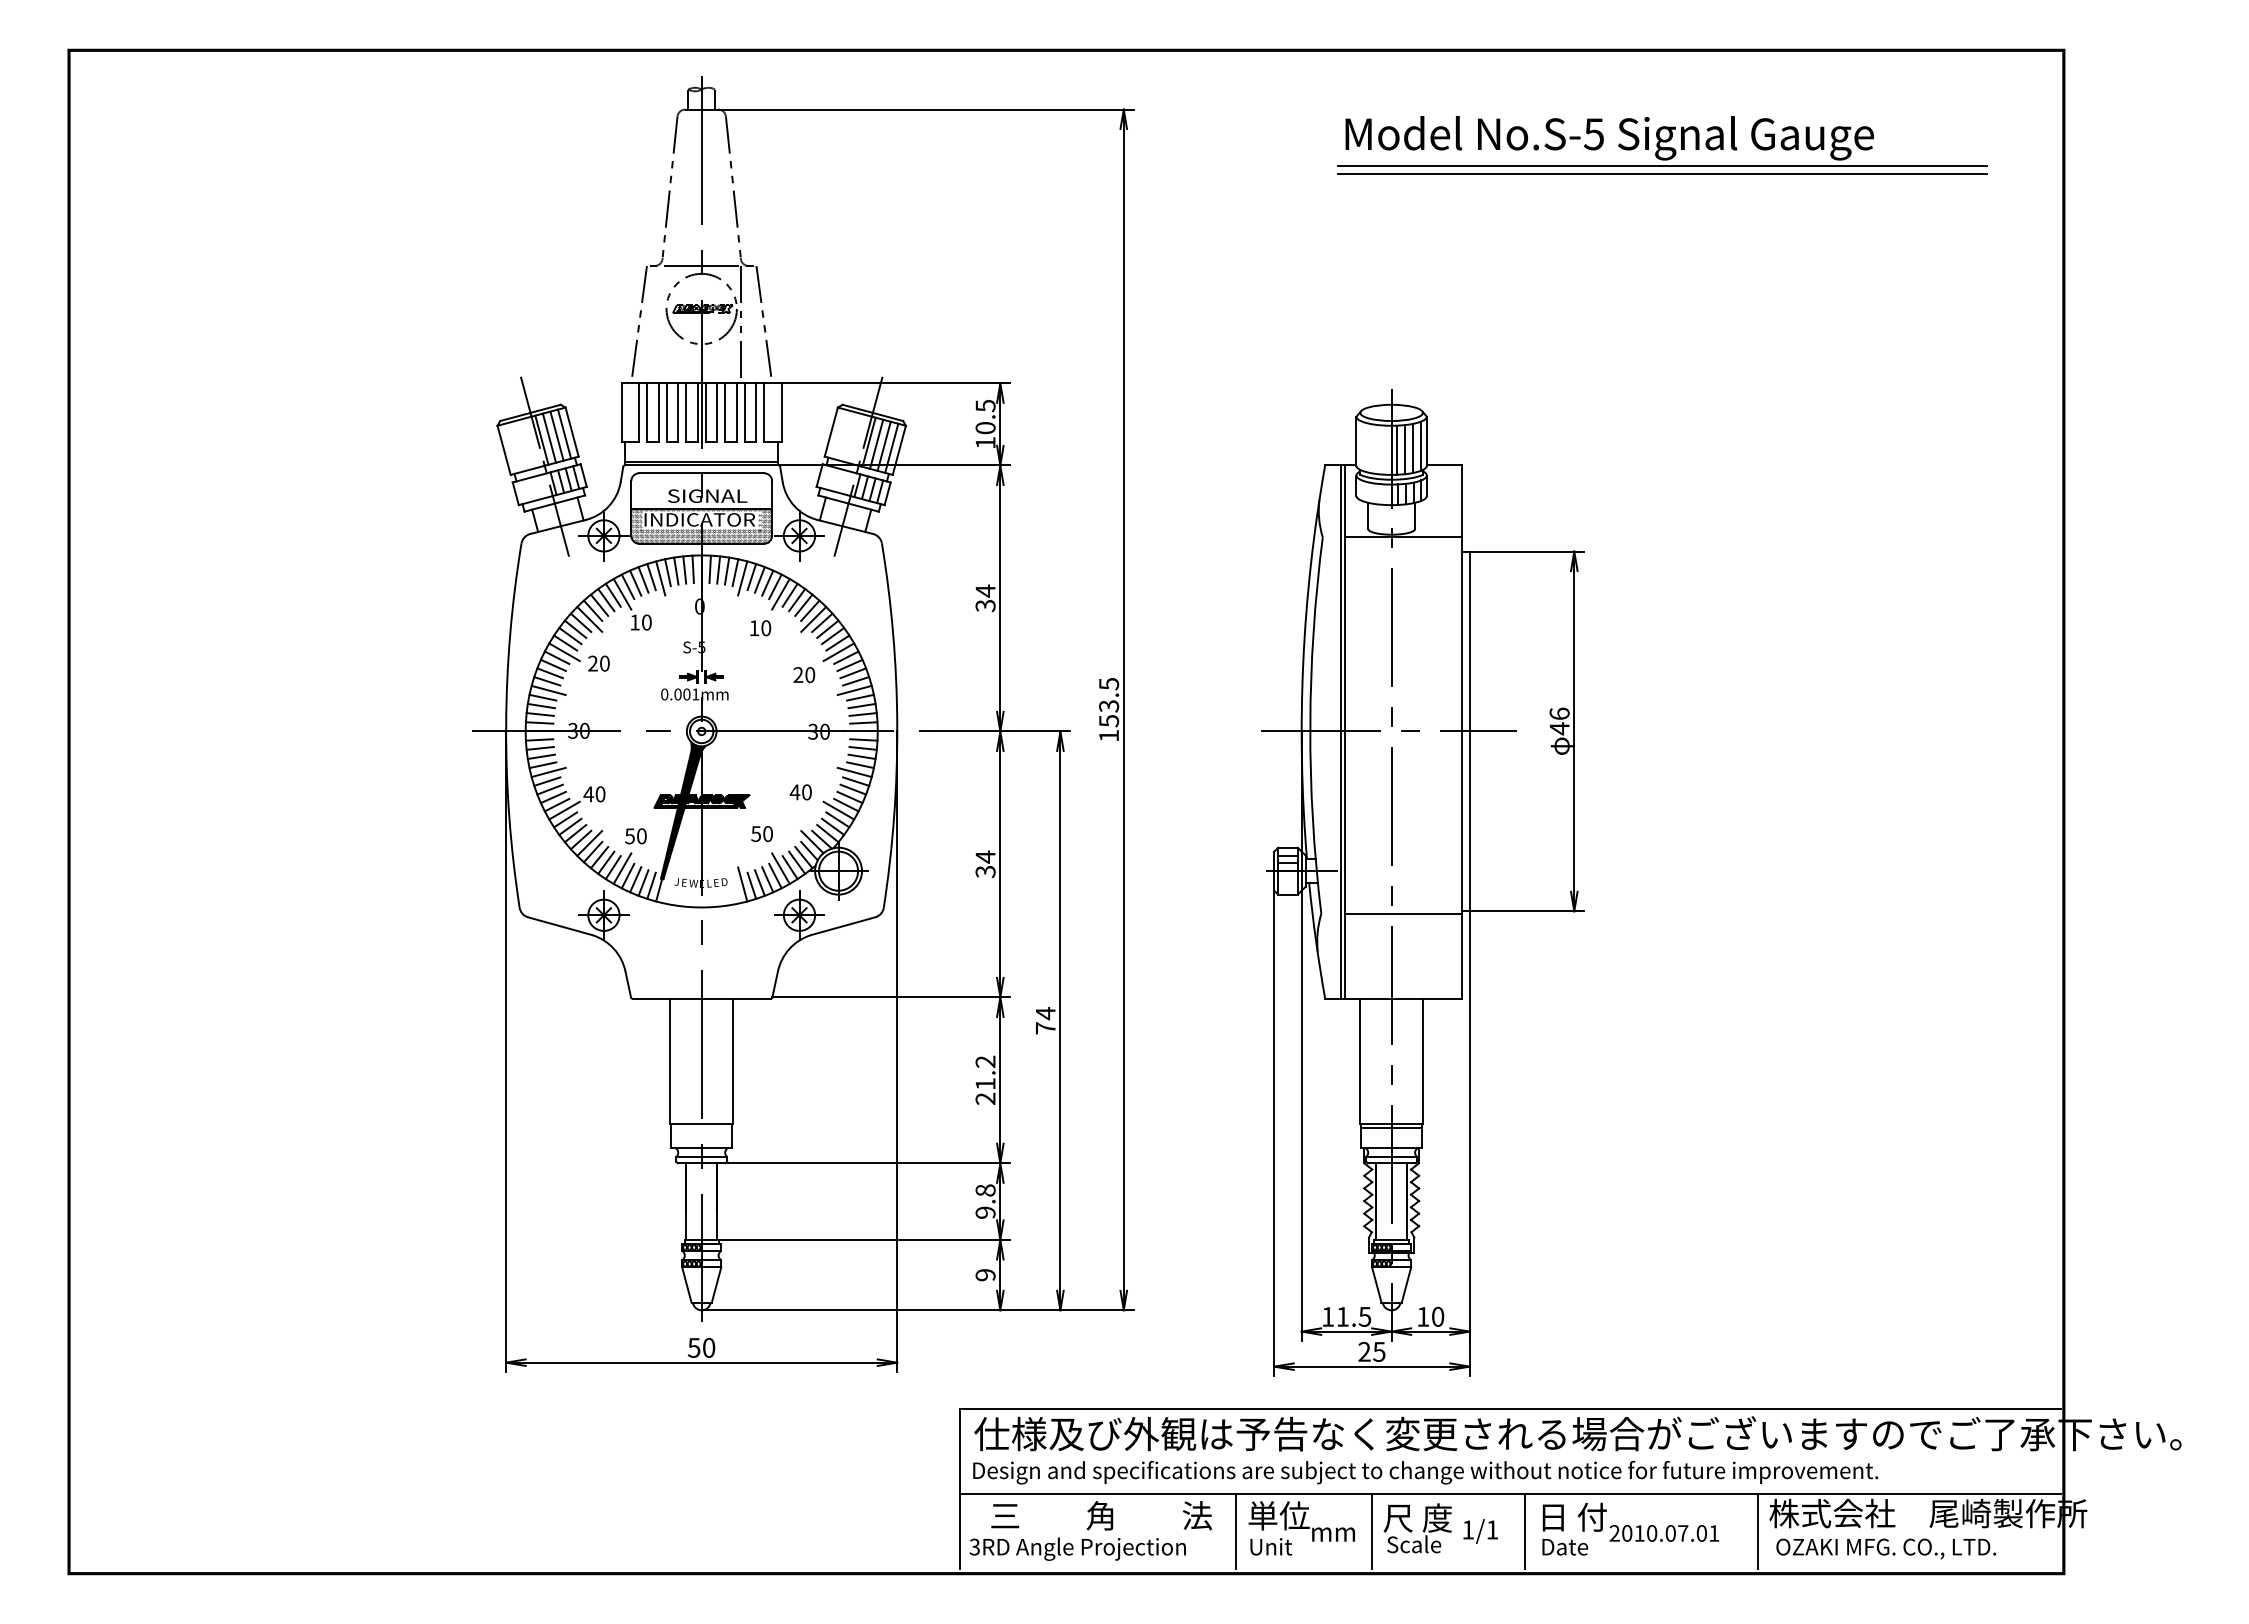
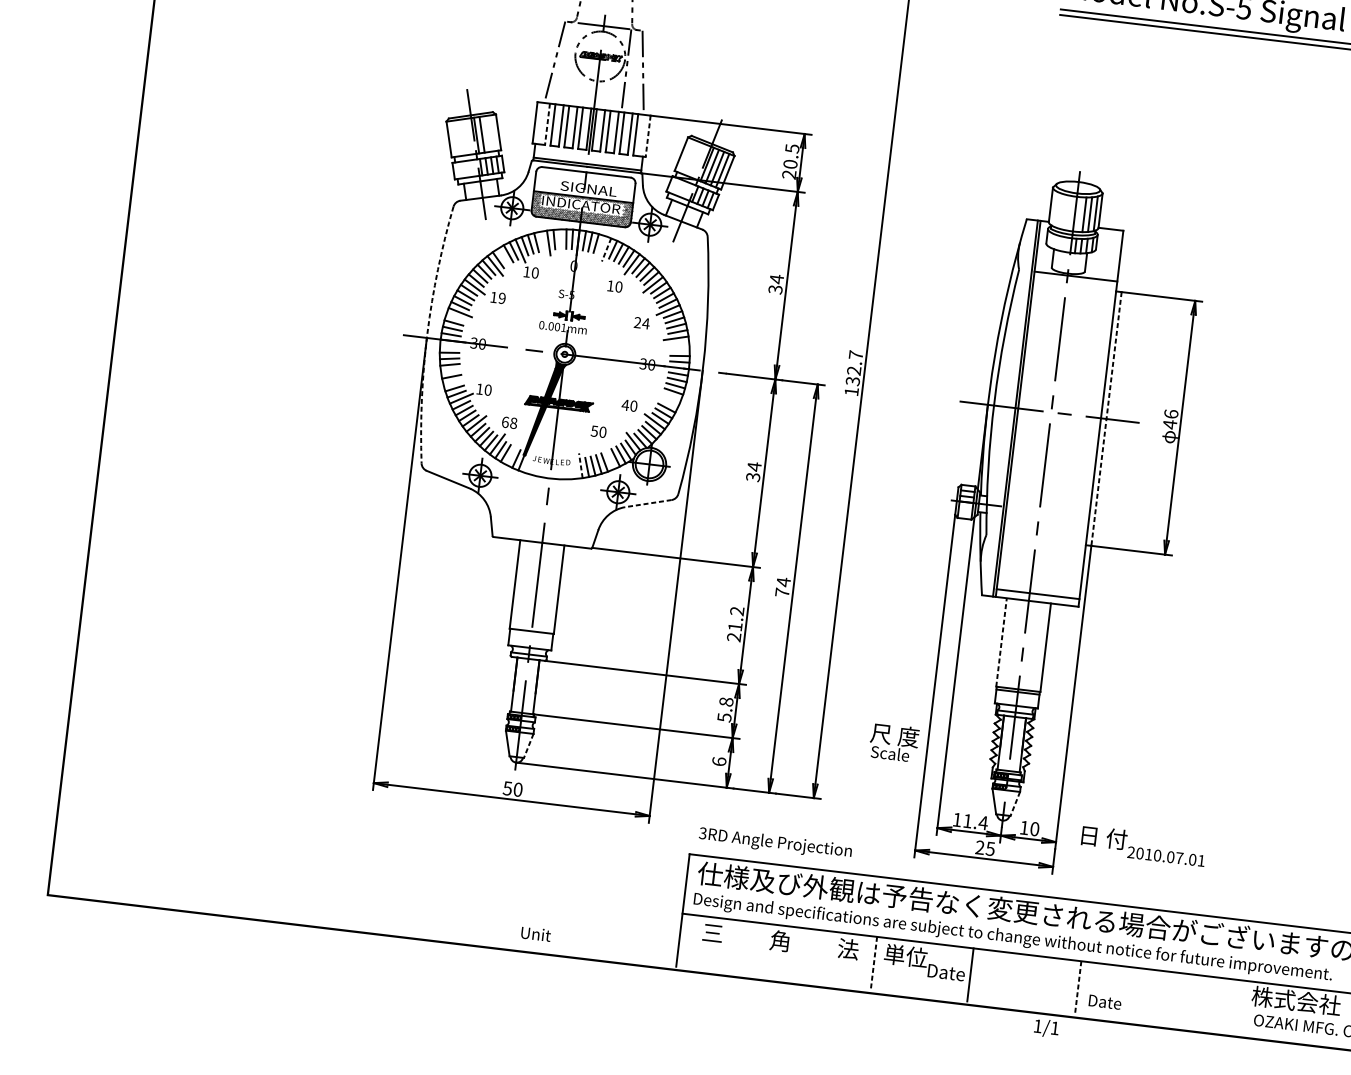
line: (639, 413) -> (547, 124), solid -> dashed
line: (781, 413) -> (647, 136), solid -> dashed
line: (564, 433) -> (493, 132), removed
line: (556, 435) -> (487, 133), removed
text: (985, 442) -> (789, 174), 10.5 -> 20.5
line: (1397, 449) -> (1079, 214), removed
line: (676, 570) -> (560, 238), removed
line: (735, 572) -> (602, 245), removed
line: (651, 577) -> (542, 241), removed
line: (742, 578) -> (606, 249), solid -> dashed
line: (599, 604) -> (503, 256), removed
text: (598, 663) -> (497, 297), 20 -> 19
text: (809, 675) -> (645, 323), 20 -> 24
line: (542, 697) -> (455, 317), removed
line: (860, 697) -> (679, 343), removed
text: (1109, 701) -> (854, 367), 153.5 -> 132.7
line: (861, 705) -> (679, 349), removed
arc: (506, 725) -> (427, 333), solid -> dashed
line: (1469, 731) -> (1106, 418), solid -> dashed
line: (539, 739) -> (449, 346), removed
line: (548, 772) -> (453, 370), removed
line: (854, 772) -> (669, 396), removed
line: (856, 781) -> (669, 402), removed
line: (549, 789) -> (452, 382), removed
text: (588, 794) -> (479, 389), 40 -> 10
text: (635, 836) -> (509, 422), 50 -> 68
line: (780, 868) -> (608, 457), removed
line: (643, 882) -> (511, 456), removed
line: (742, 884) -> (580, 465), solid -> dashed
line: (1403, 913) -> (1038, 593), moved
line: (842, 926) -> (647, 503), solid -> dashed
line: (1360, 1061) -> (1001, 642), solid -> dashed
text: (985, 1212) -> (724, 717), 9.8 -> 5.8
text: (985, 1274) -> (719, 761), 9 -> 6
line: (716, 1285) -> (528, 746), solid -> dashed
line: (1406, 1285) -> (1015, 804), solid -> dashed
text: (1364, 1316) -> (983, 822), 11.5 -> 11.4
text: (1630, 1521) -> (1143, 845), moved
text: (1417, 1528) -> (893, 742), moved
line: (1235, 1531) -> (873, 963), solid -> dashed
text: (1480, 1531) -> (1046, 1028), moved
line: (1525, 1531) -> (1078, 987), solid -> dashed
line: (1757, 1531) -> (1242, 1007), removed
text: (1338, 1532) -> (946, 972), mm -> Date
text: (1271, 1546) -> (536, 933), moved
text: (1077, 1548) -> (775, 842), moved

